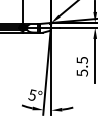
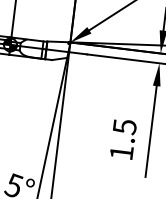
text: (82, 72) -> (122, 151), 5.5 -> 1.5

